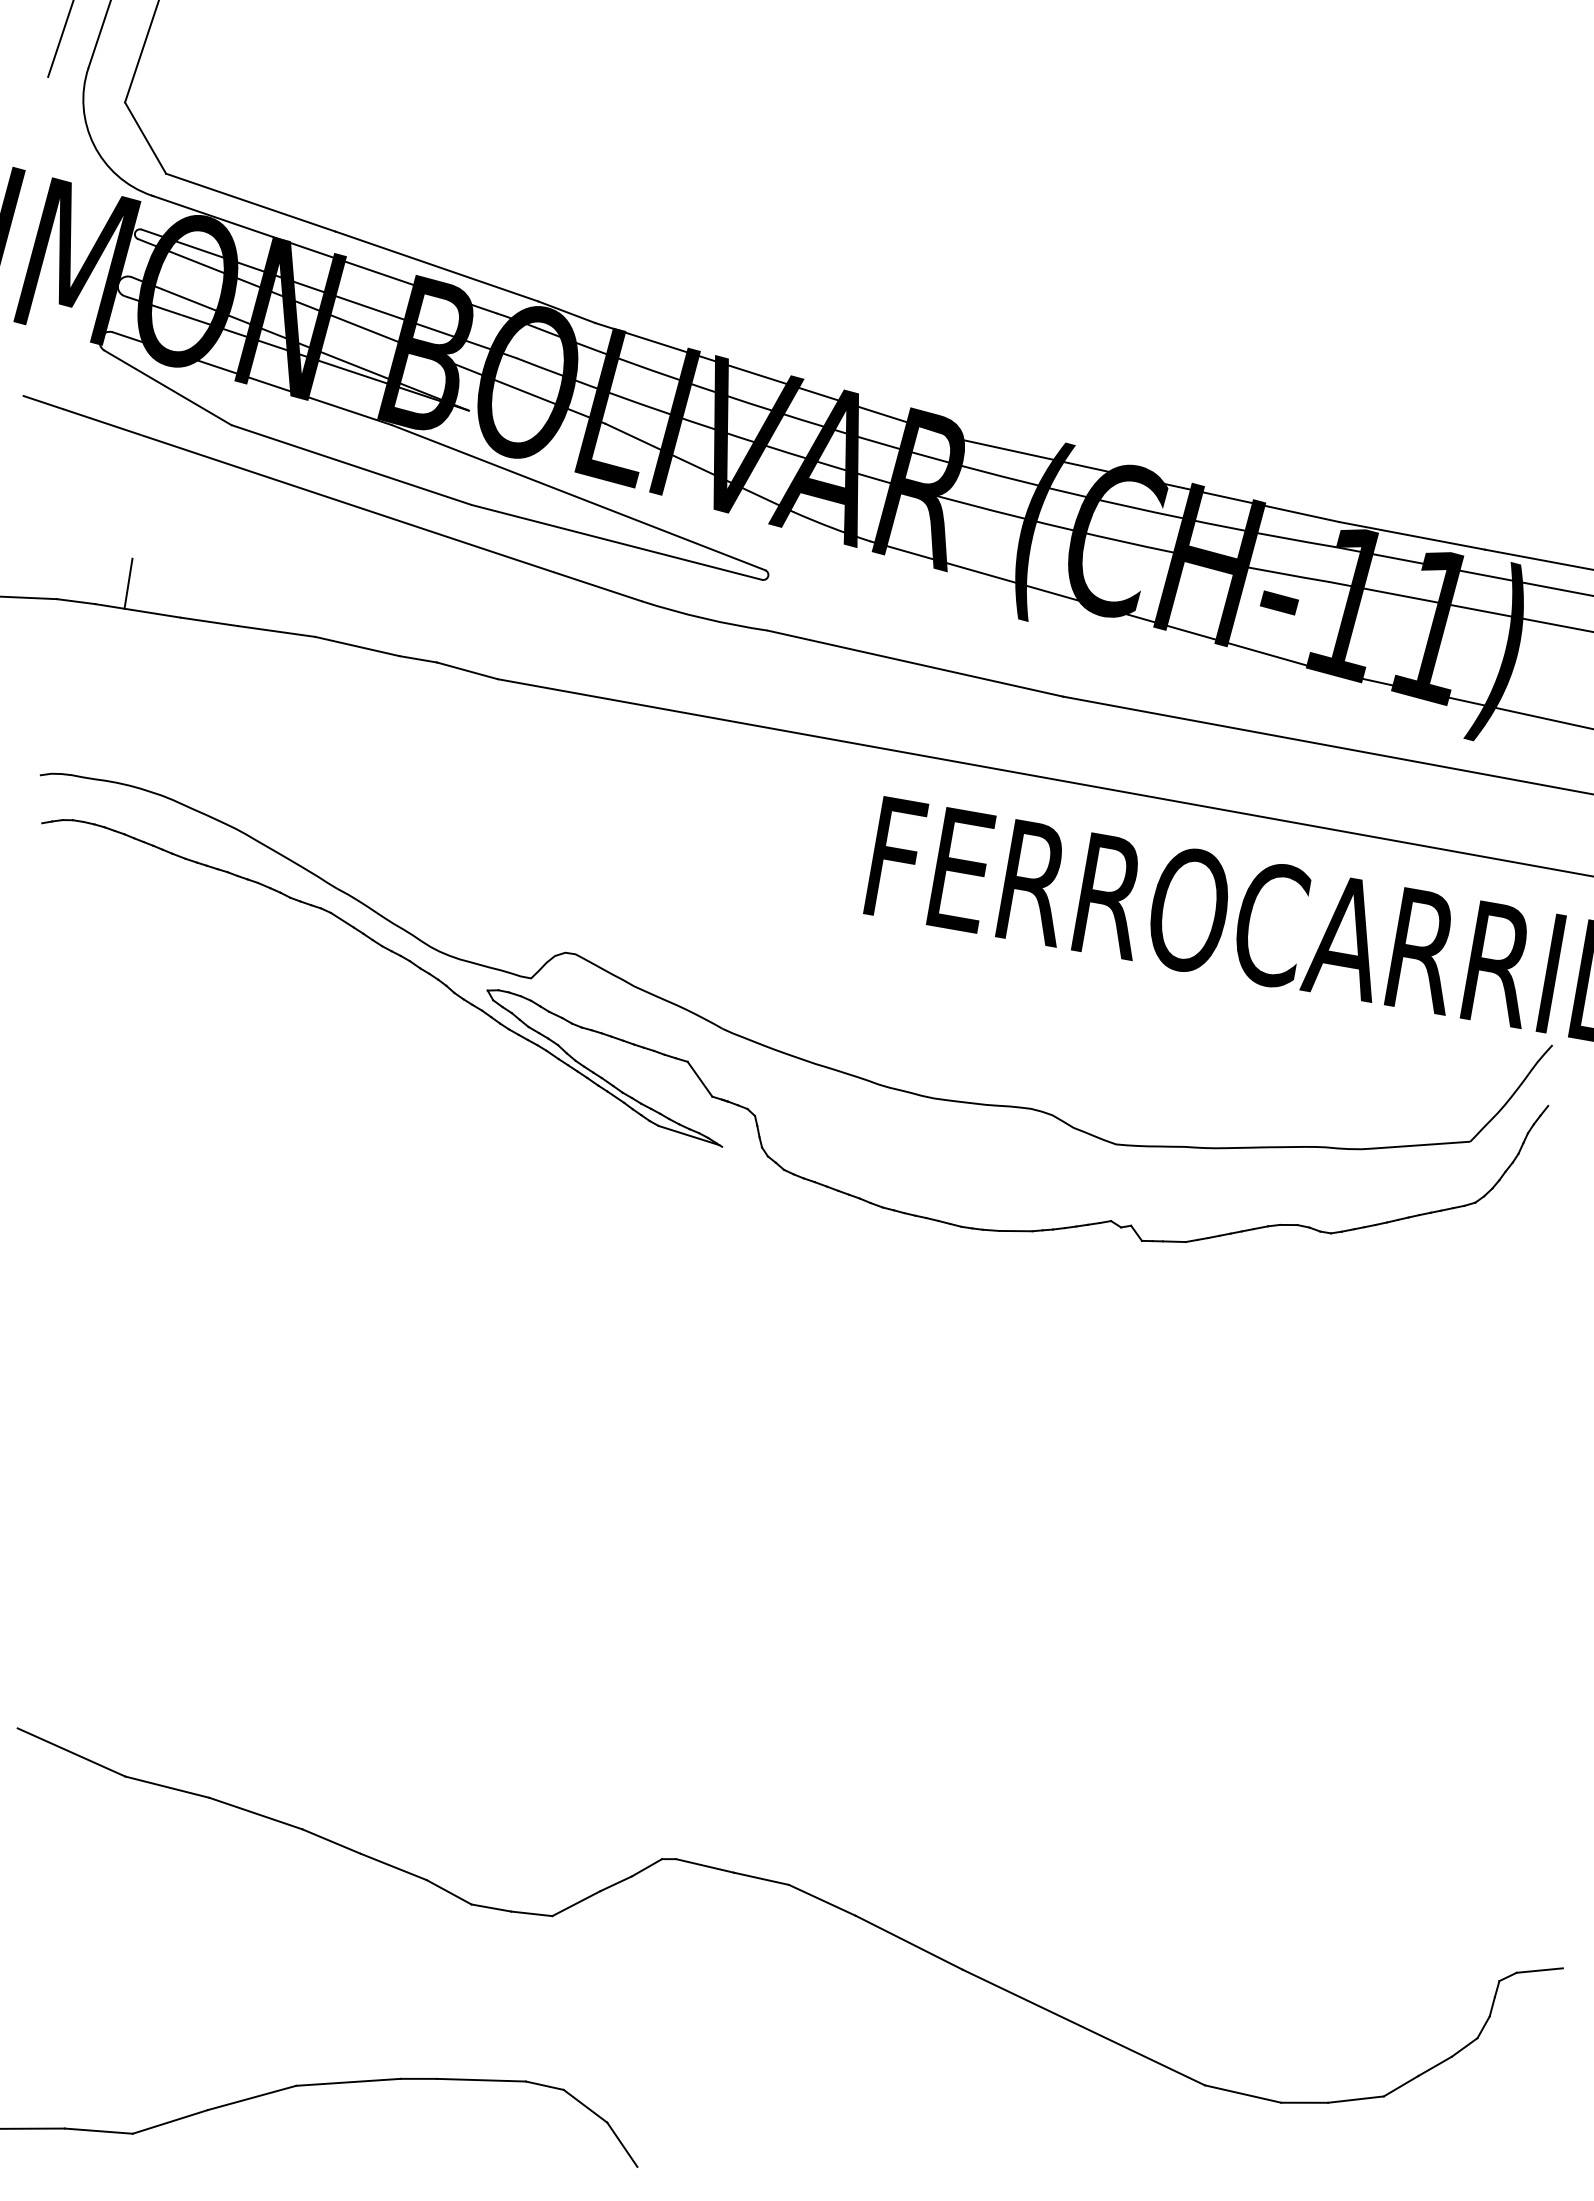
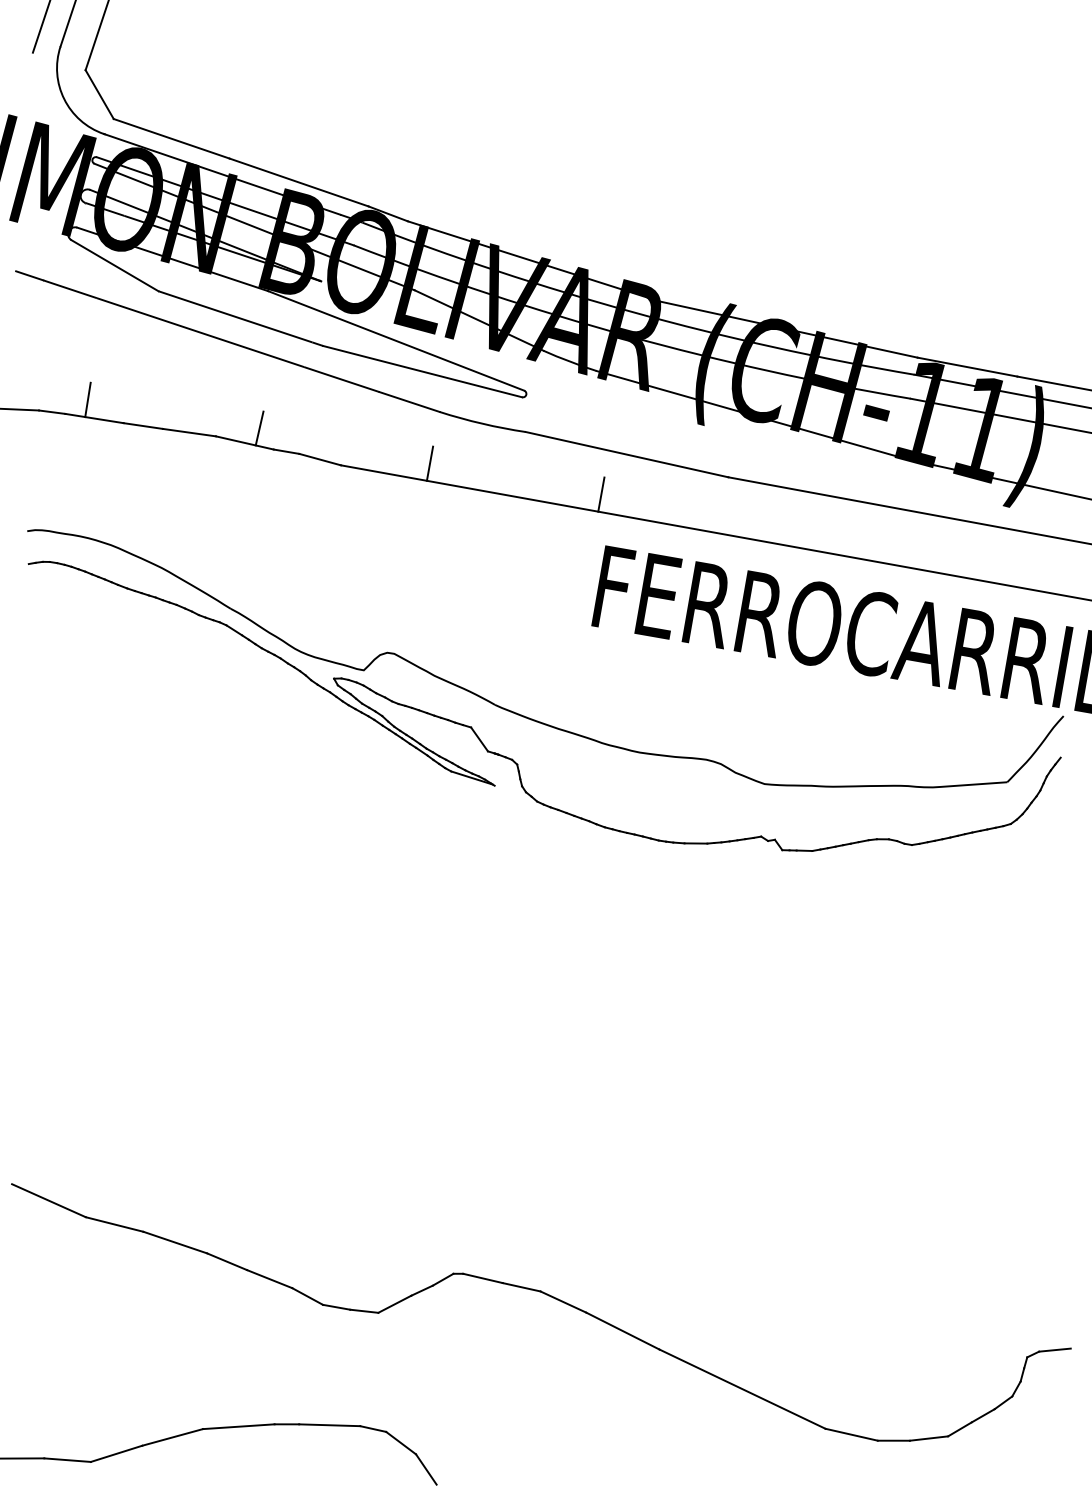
line: (378, 625) -> (259, 428), added
line: (626, 676) -> (429, 463), added
line: (878, 721) -> (601, 494), added

